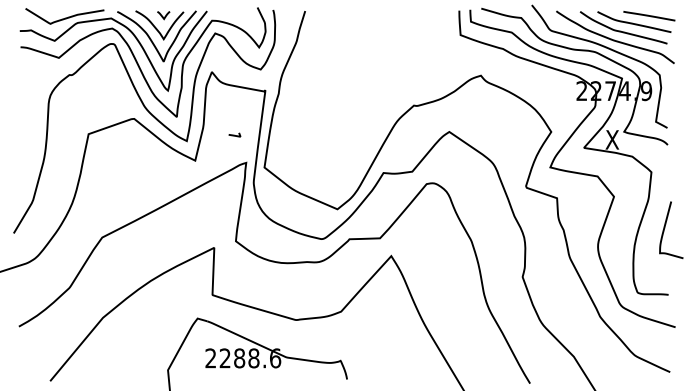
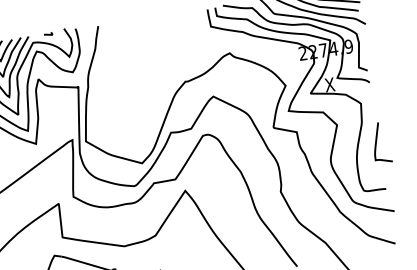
line: (234, 134) -> (48, 33), moved

